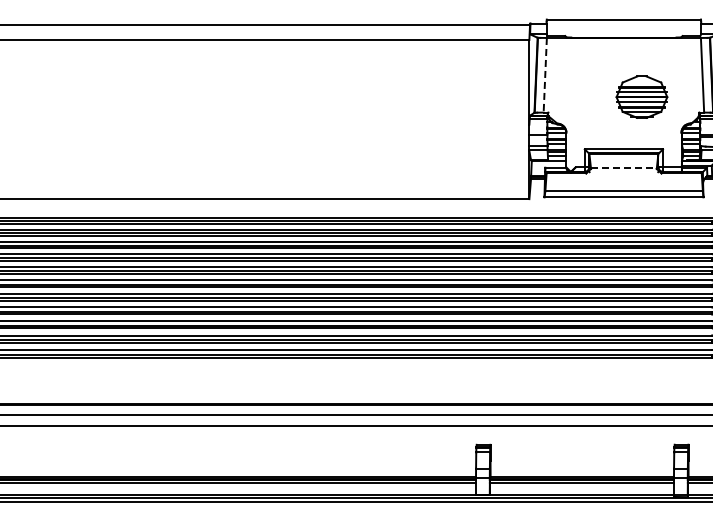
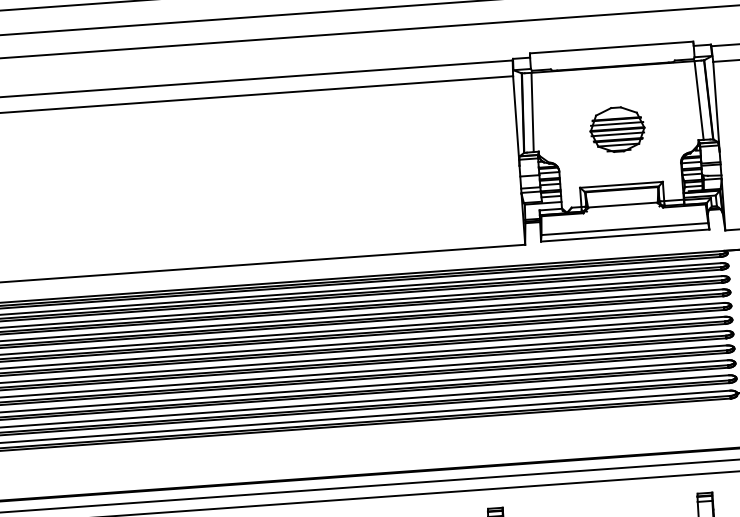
line: (545, 75) -> (532, 112), dashed -> solid
part: (641, 96) -> (617, 128), moved
line: (623, 168) -> (622, 205), dashed -> solid

